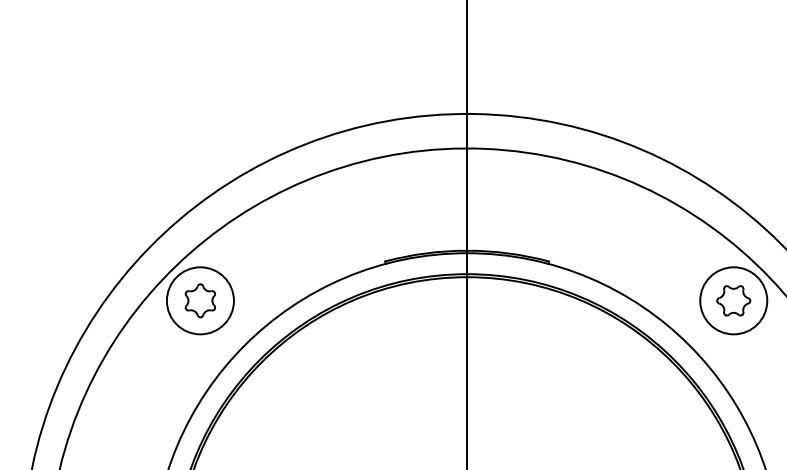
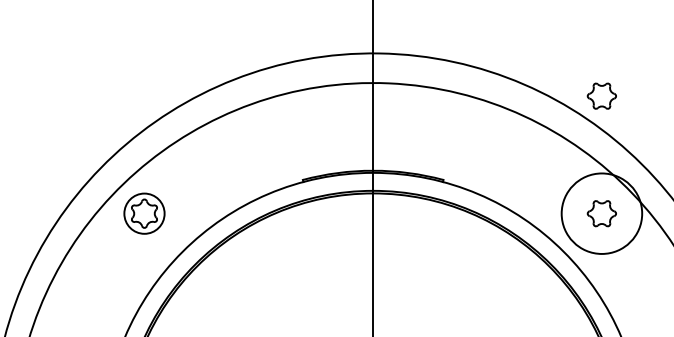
part: (733, 163) -> (601, 95), added
circle: (199, 300) -> (143, 213), size x0.7
circle: (733, 300) -> (601, 213), size x1.4

